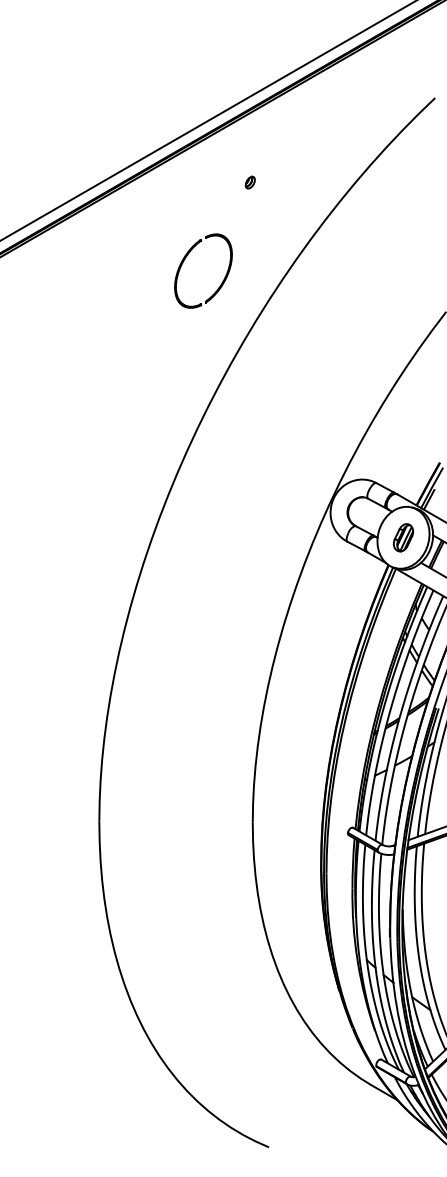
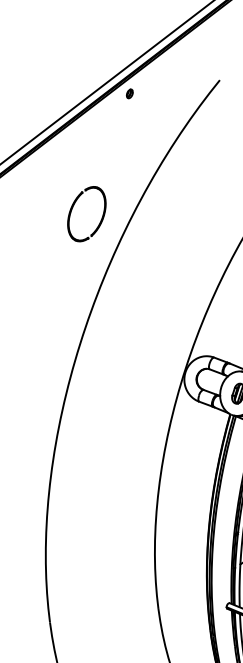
part: (249, 182) -> (129, 93), moved
part: (184, 261) -> (72, 209), moved

